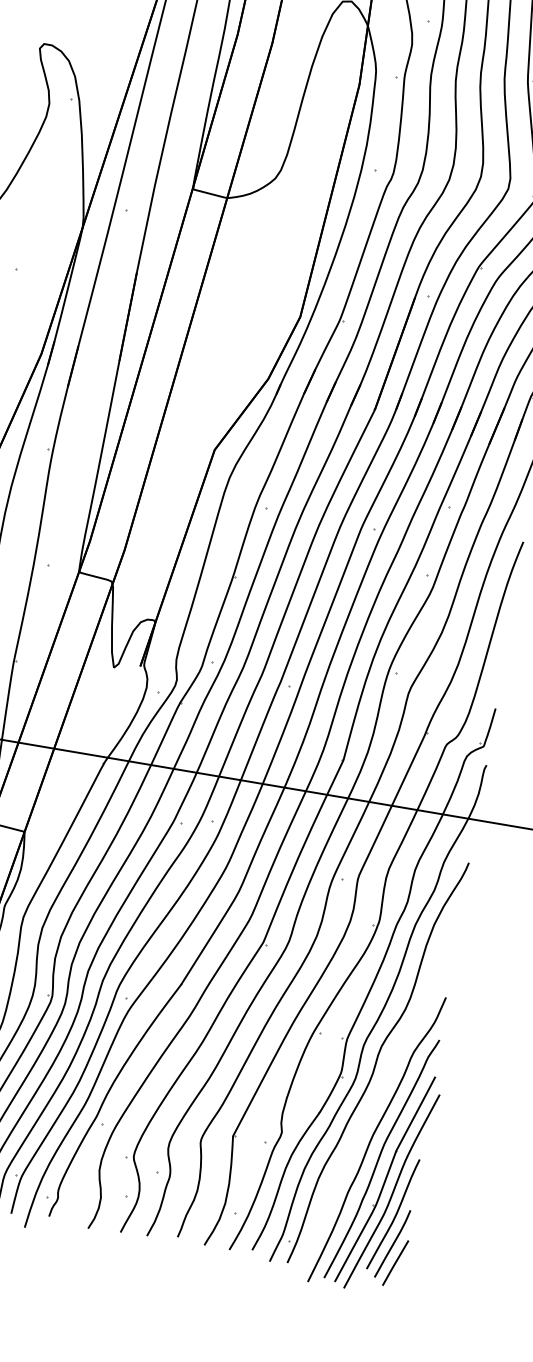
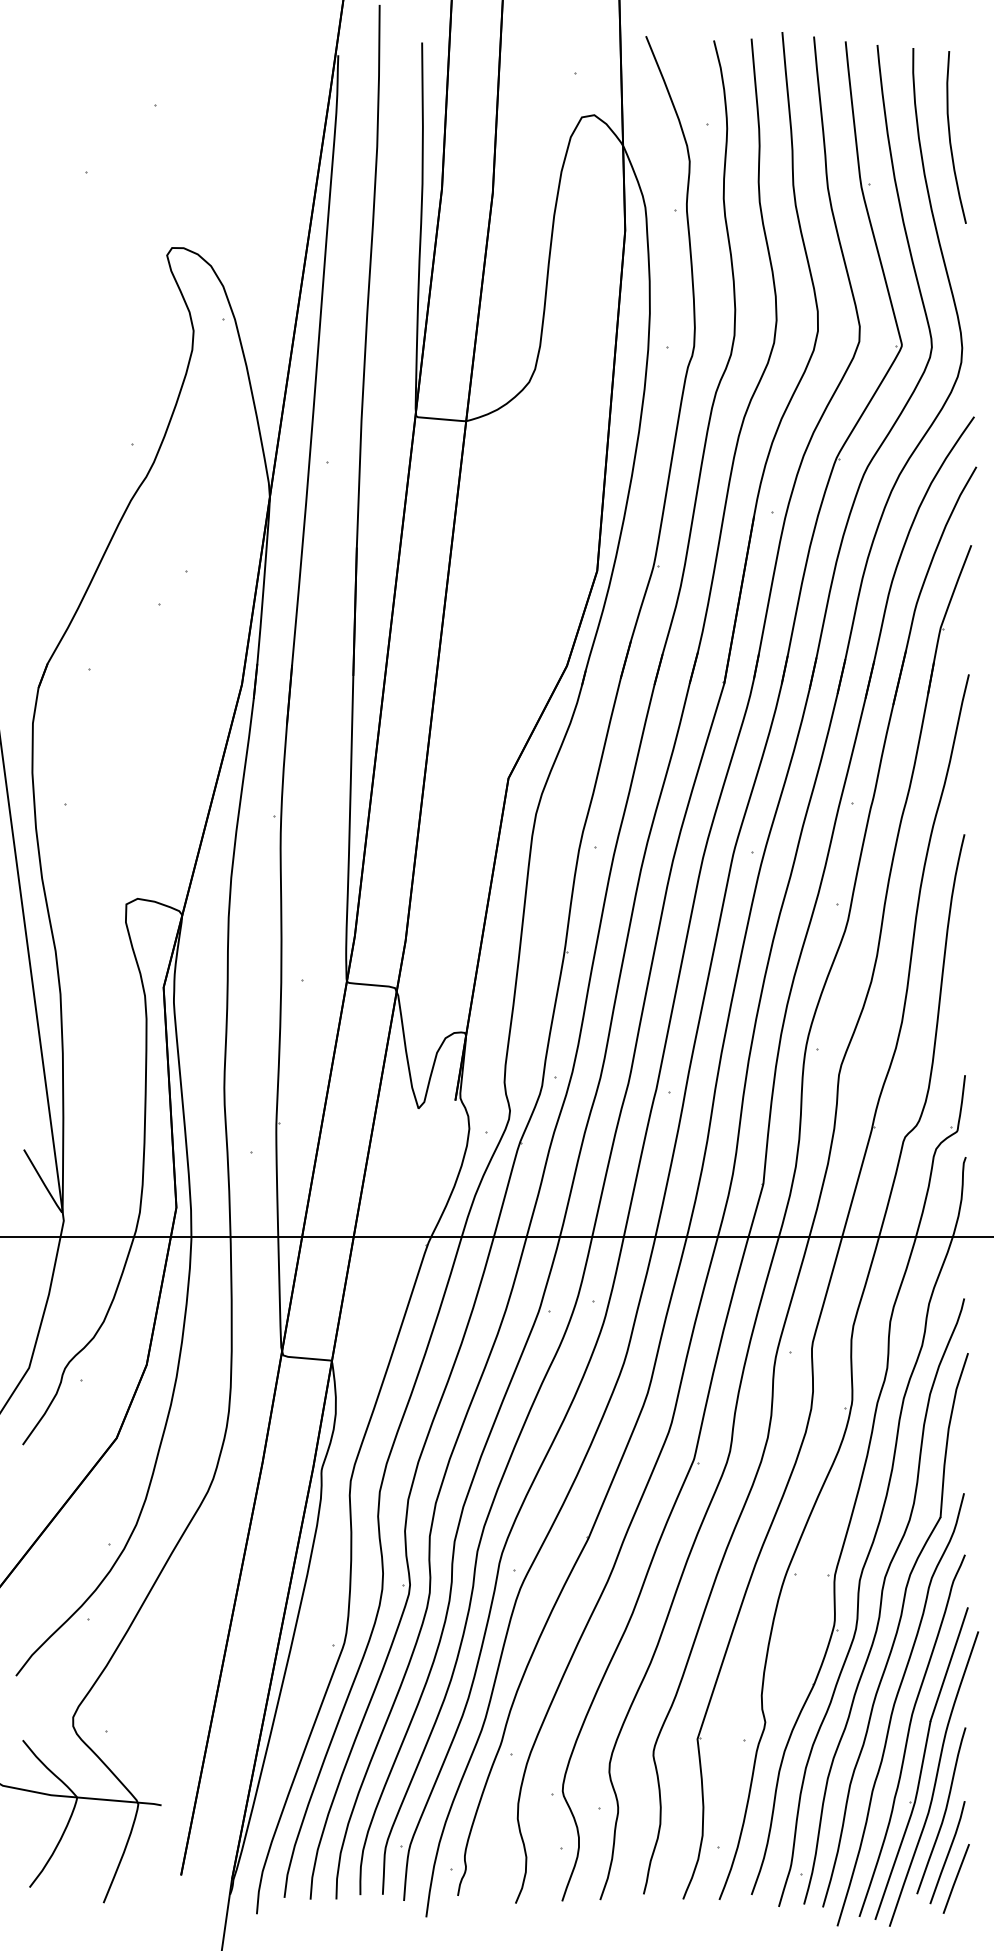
part: (382, 1084) -> (895, 1630), added

